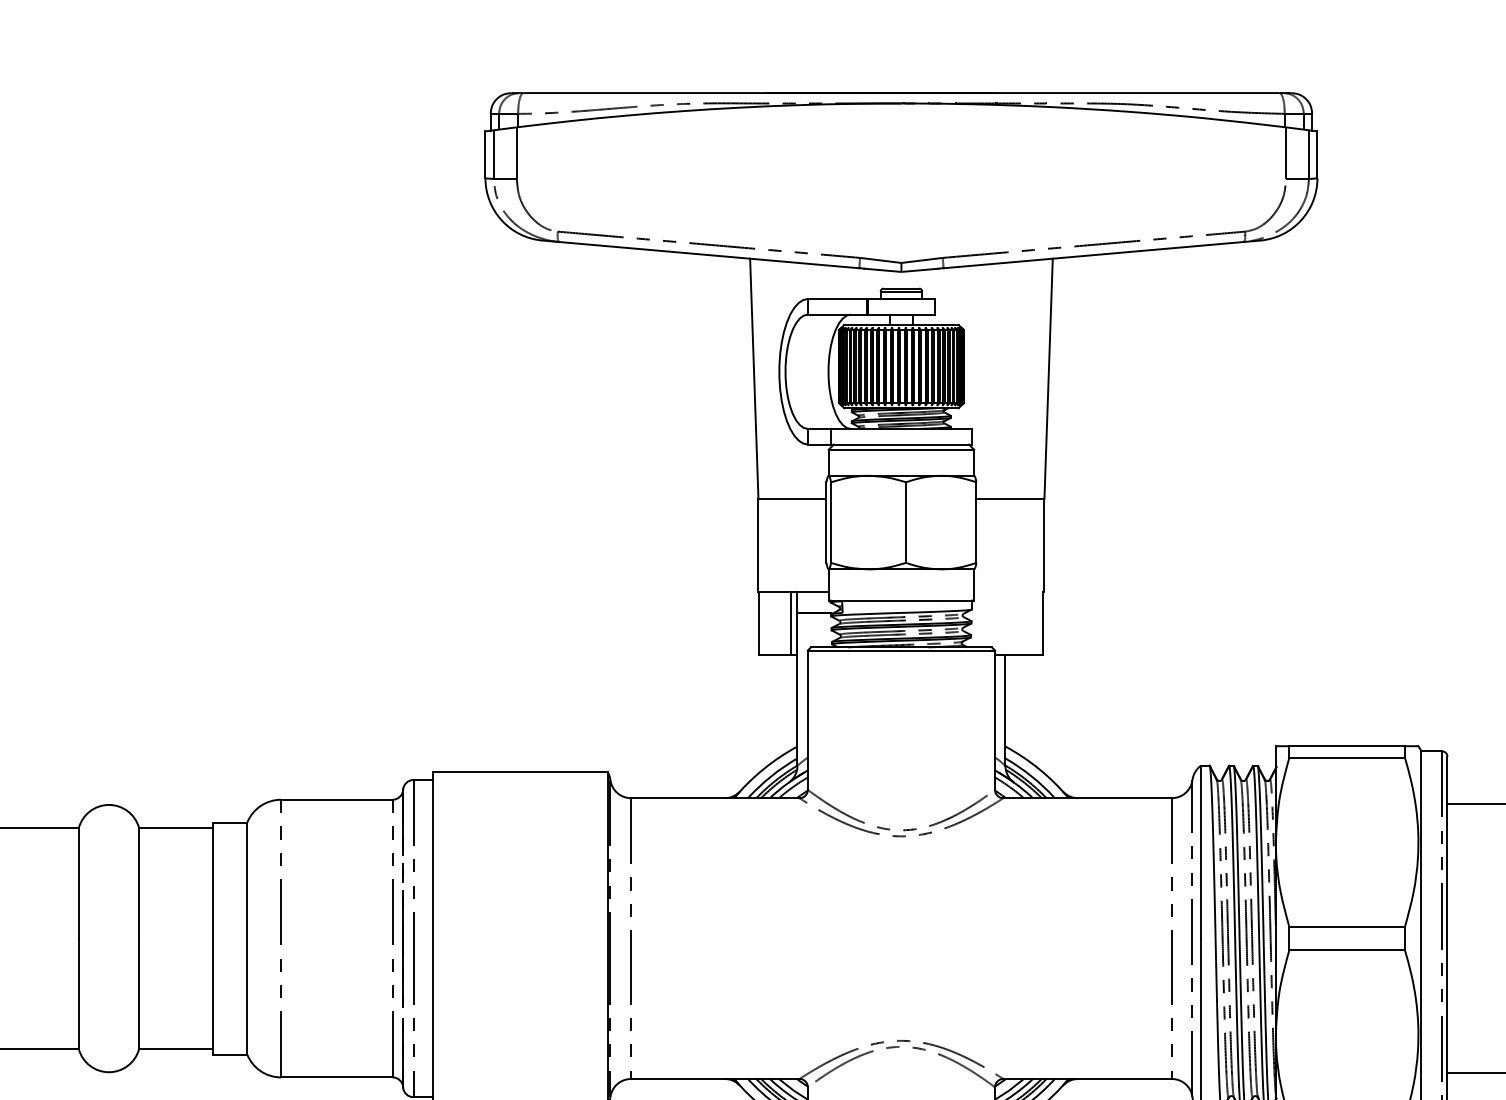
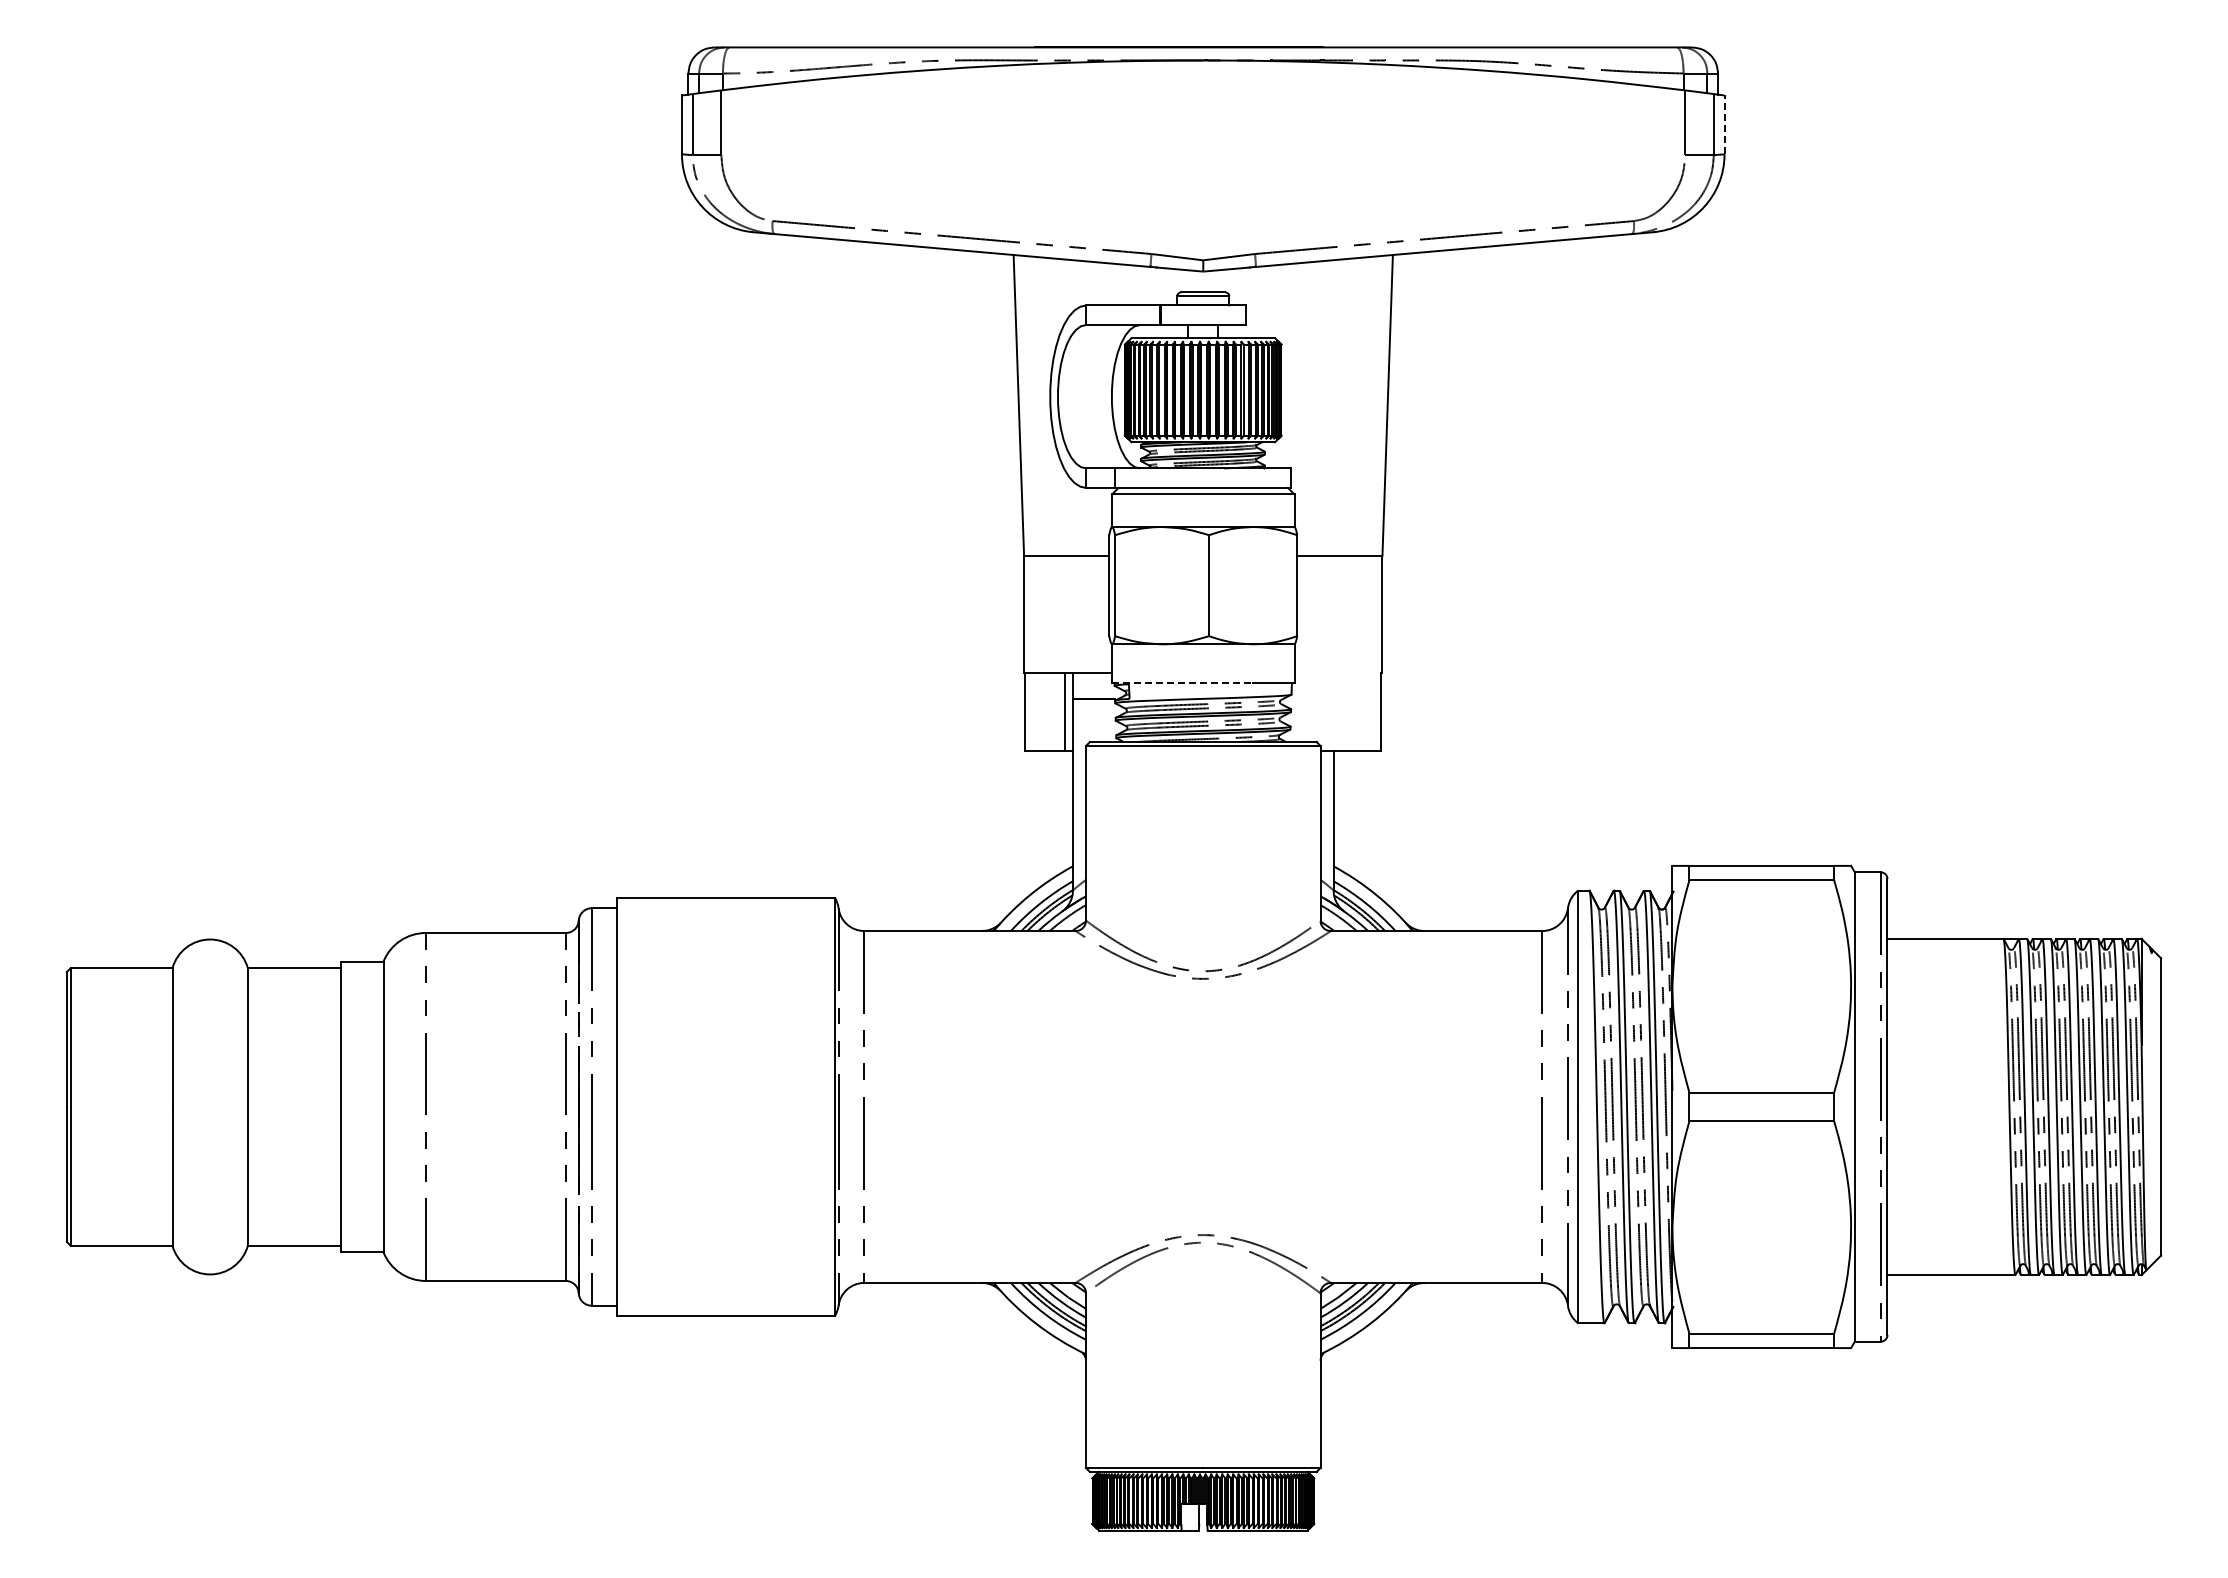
line: (1317, 154) -> (1724, 124), solid -> dashed
line: (884, 600) -> (1182, 683), solid -> dashed

